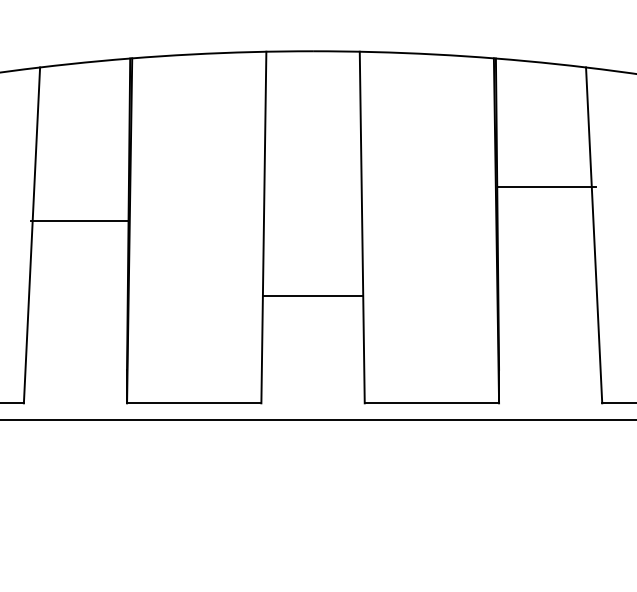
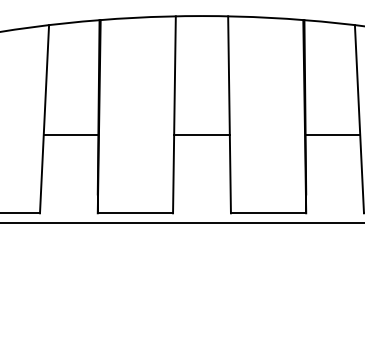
line: (546, 187) -> (332, 135), moved
line: (78, 221) -> (70, 135), moved
line: (312, 296) -> (201, 135), moved

